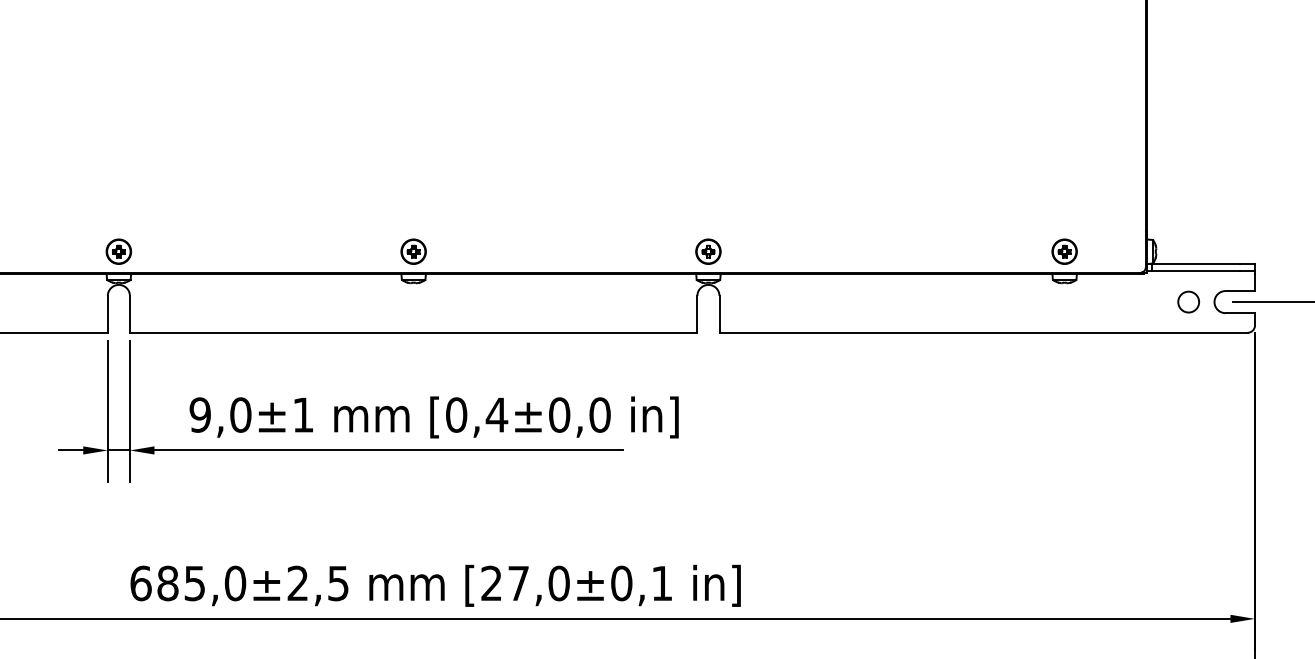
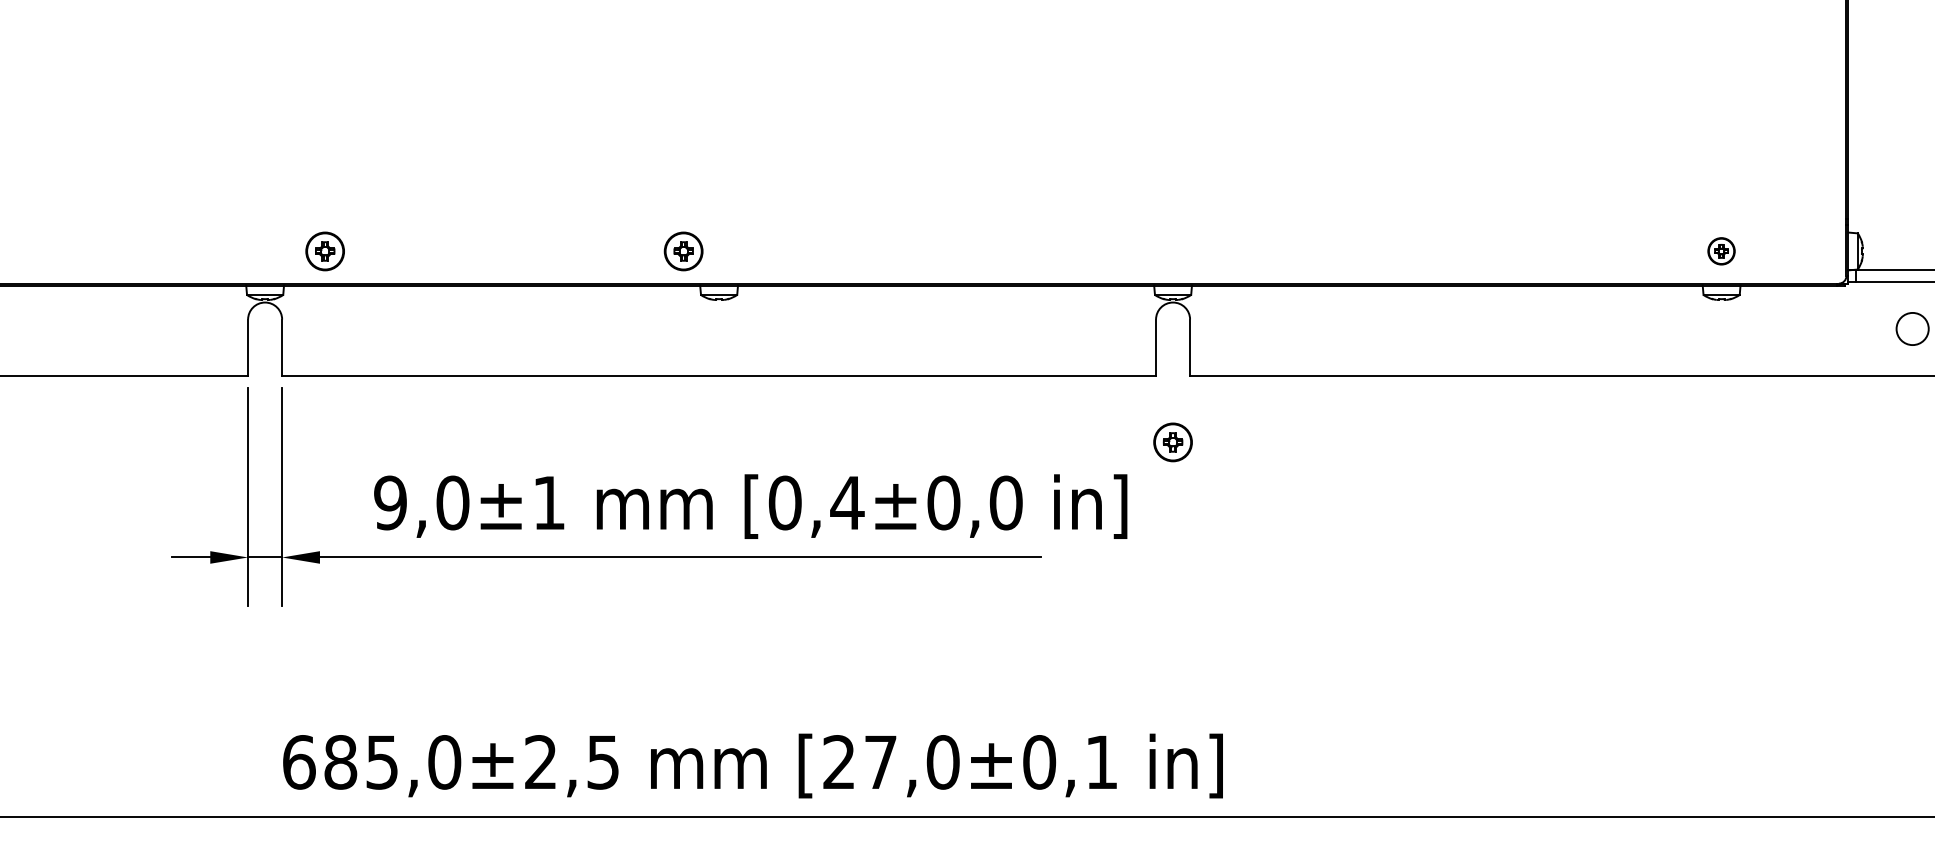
part: (118, 251) -> (324, 251), moved
part: (413, 251) -> (683, 251), moved
part: (708, 251) -> (1173, 442), moved
part: (1064, 251) -> (1721, 251), size x0.7

